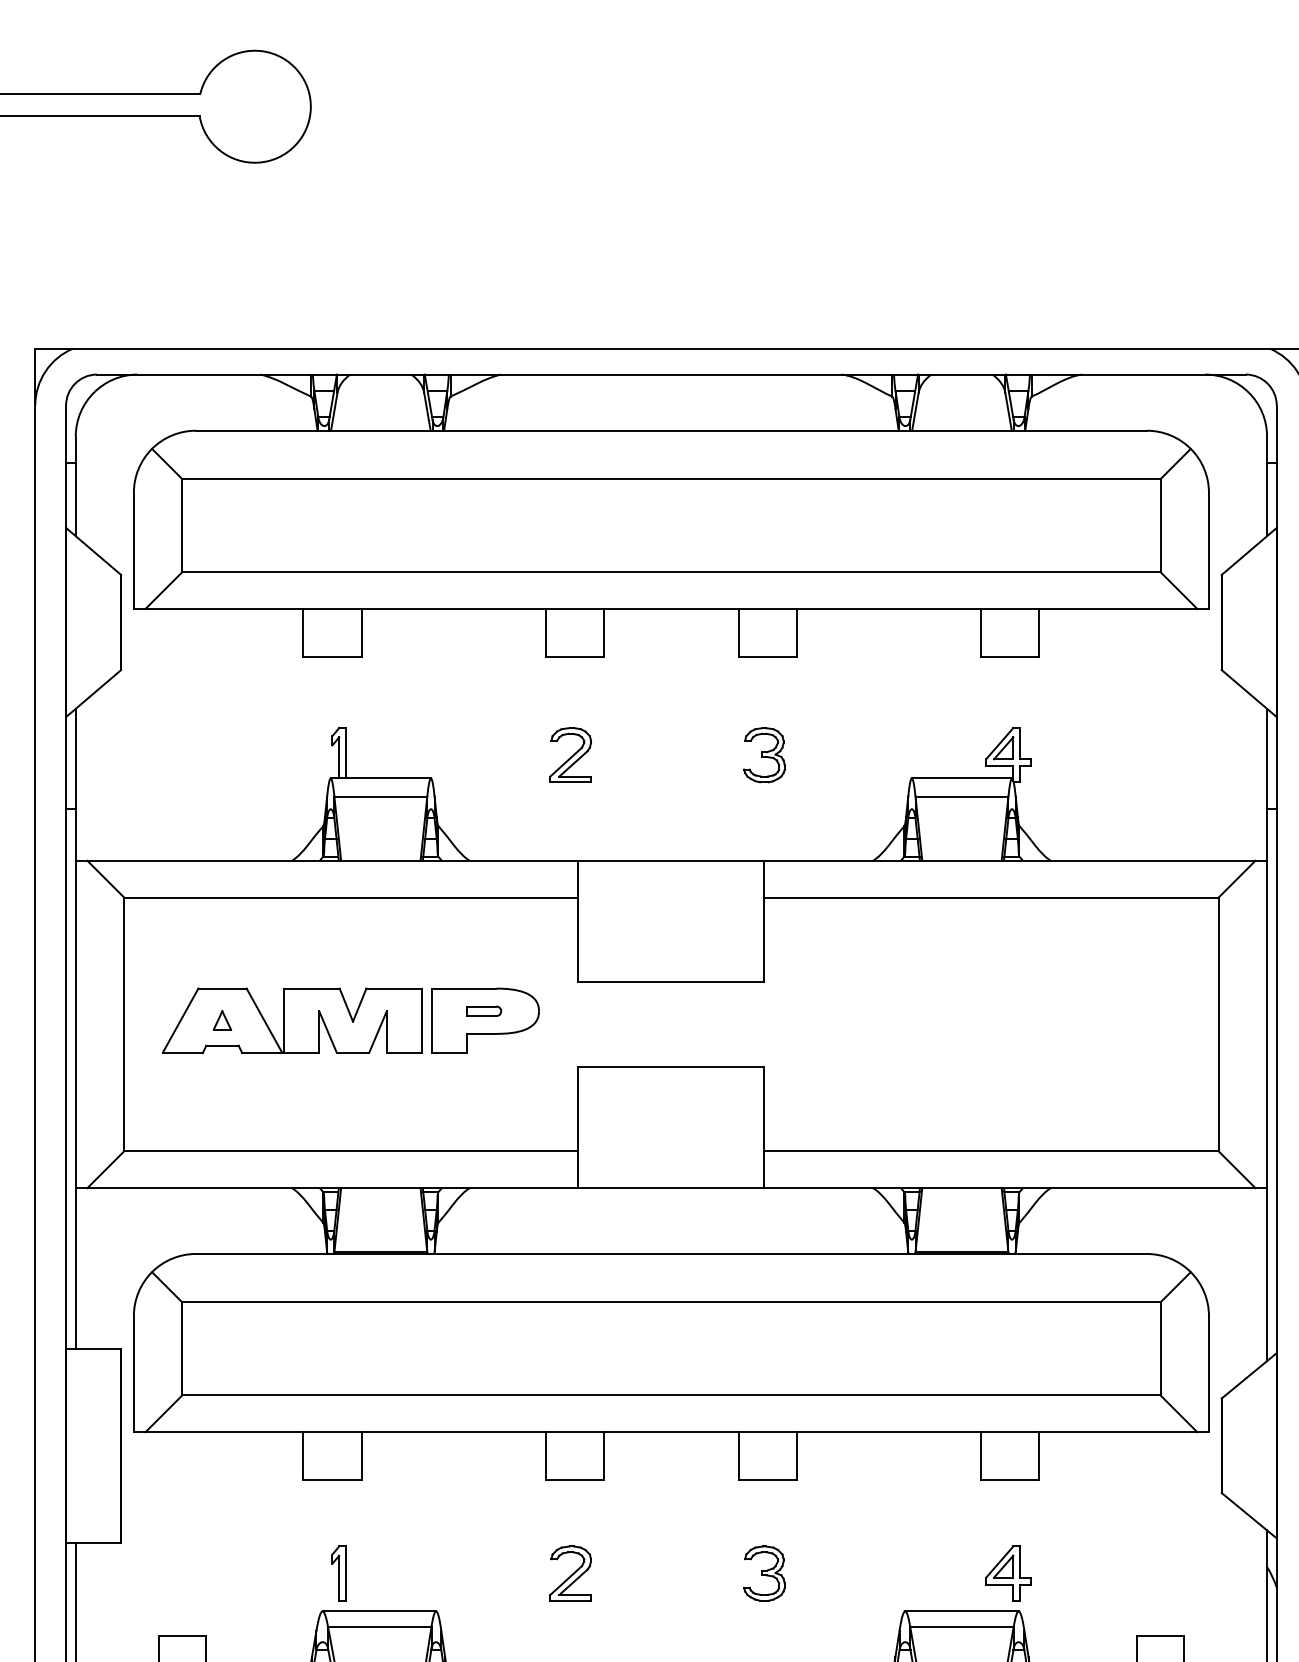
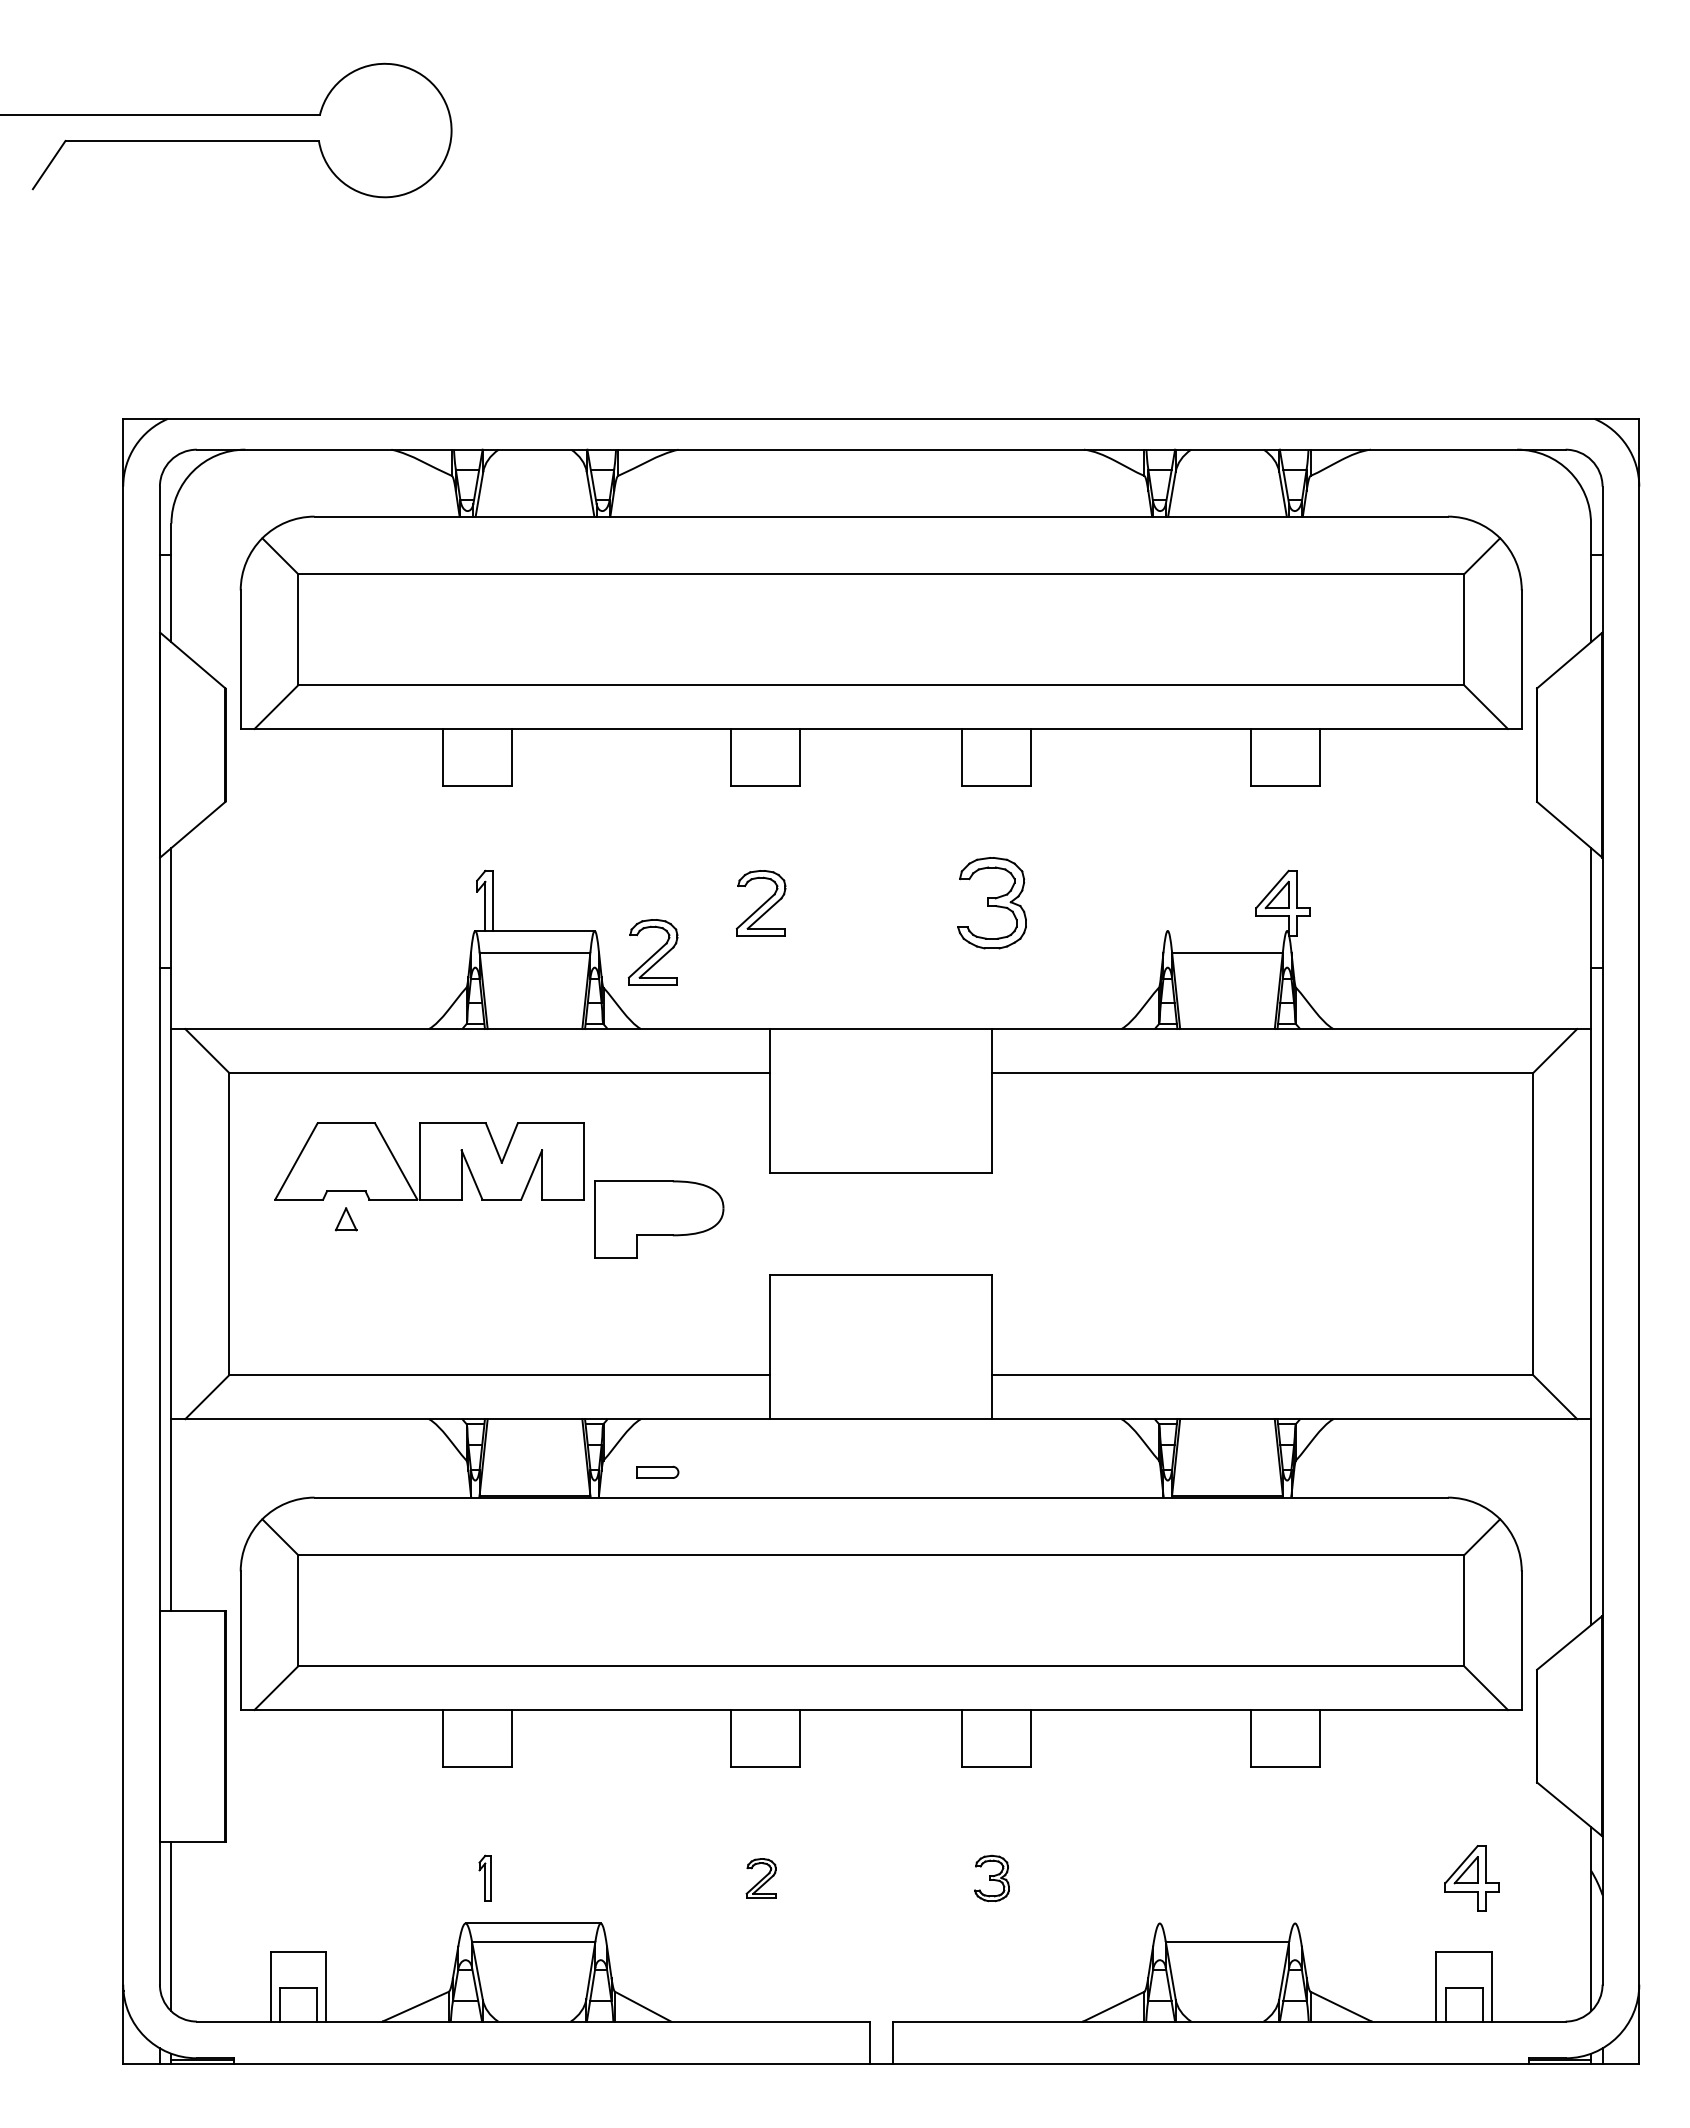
part: (763, 755) -> (991, 903), size x1.4
line: (962, 778) -> (1227, 930), removed
part: (479, 796) -> (652, 952), added
part: (483, 1010) -> (657, 1471), moved
part: (292, 1020) -> (429, 1161), moved
part: (338, 1573) -> (484, 1878), size x0.7
part: (570, 1573) -> (761, 1878), size x0.6
part: (763, 1573) -> (991, 1878), size x0.7
part: (1008, 1573) -> (1471, 1878), moved
line: (962, 1611) -> (1227, 1923), removed

